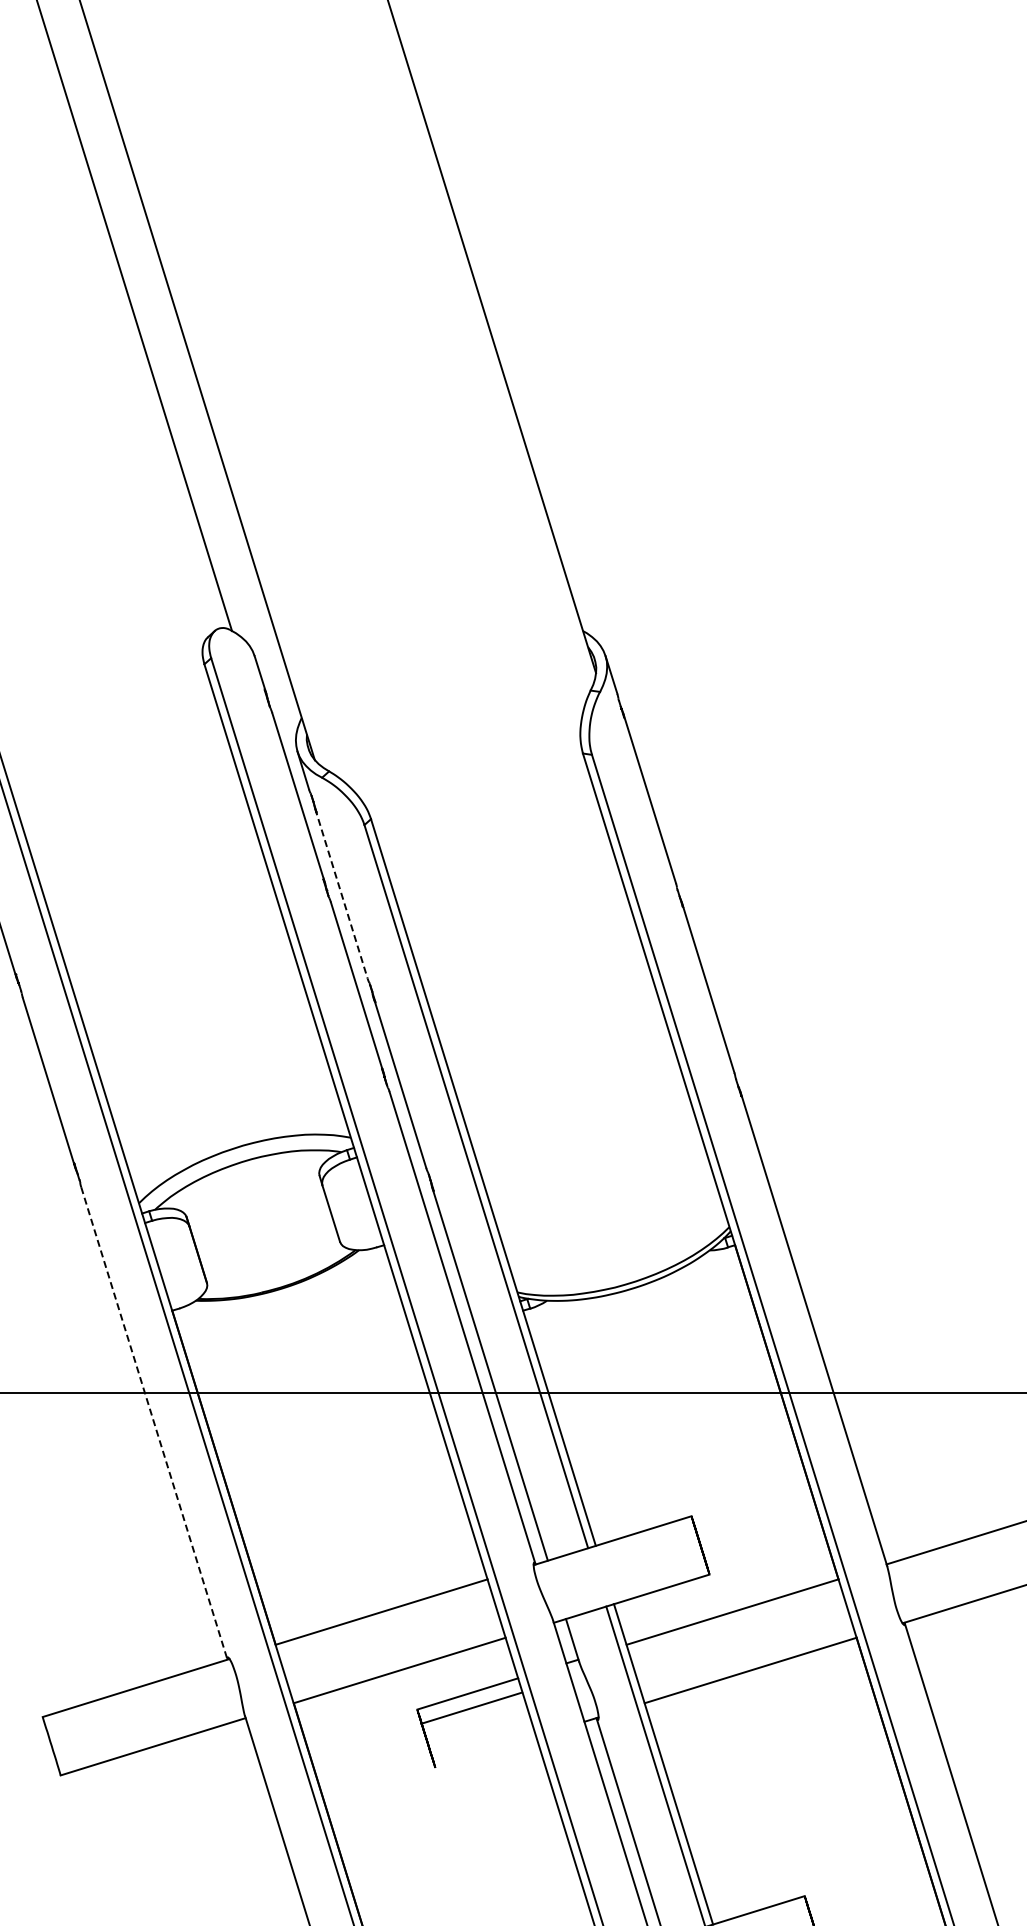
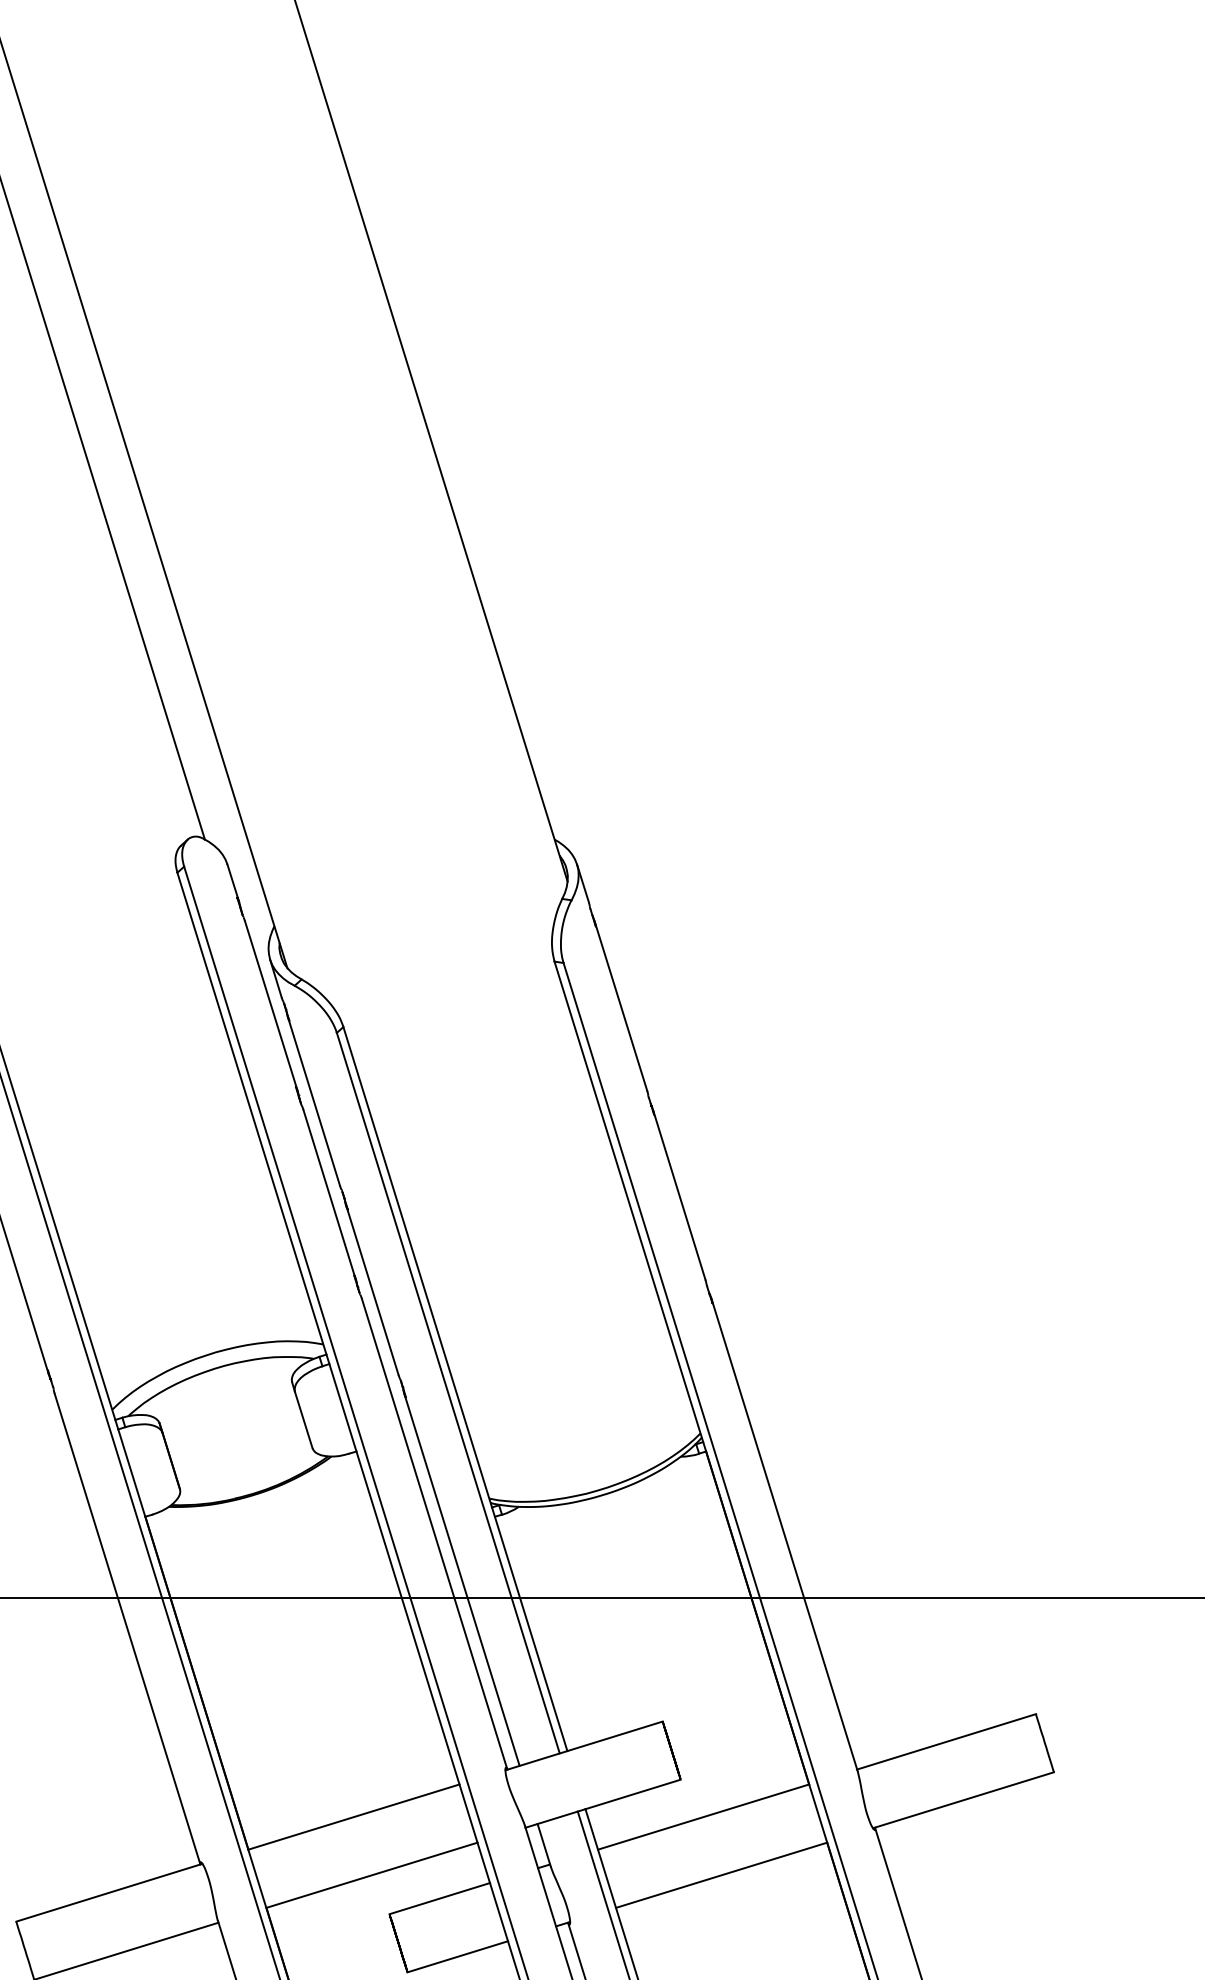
line: (341, 893) -> (313, 1101), dashed -> solid
line: (154, 1423) -> (127, 1629), dashed -> solid
line: (471, 1707) -> (457, 1956), moved

